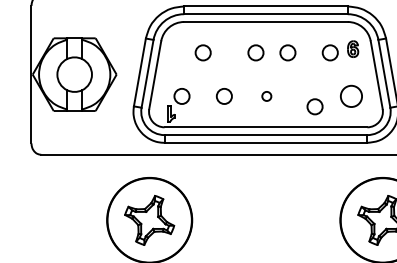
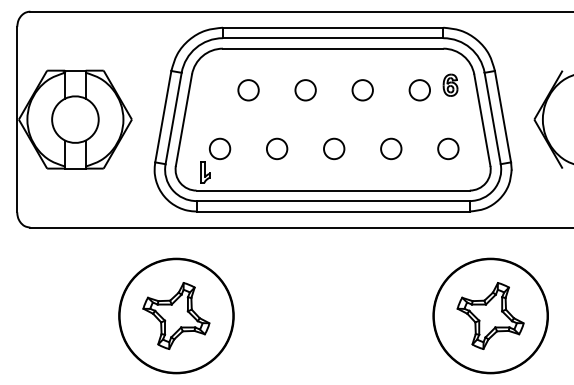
circle: (255, 53) -> (305, 90), moved
circle: (266, 96) -> (334, 148), size x1.67
circle: (351, 96) -> (448, 148), size x0.71
circle: (315, 106) -> (391, 148), moved

